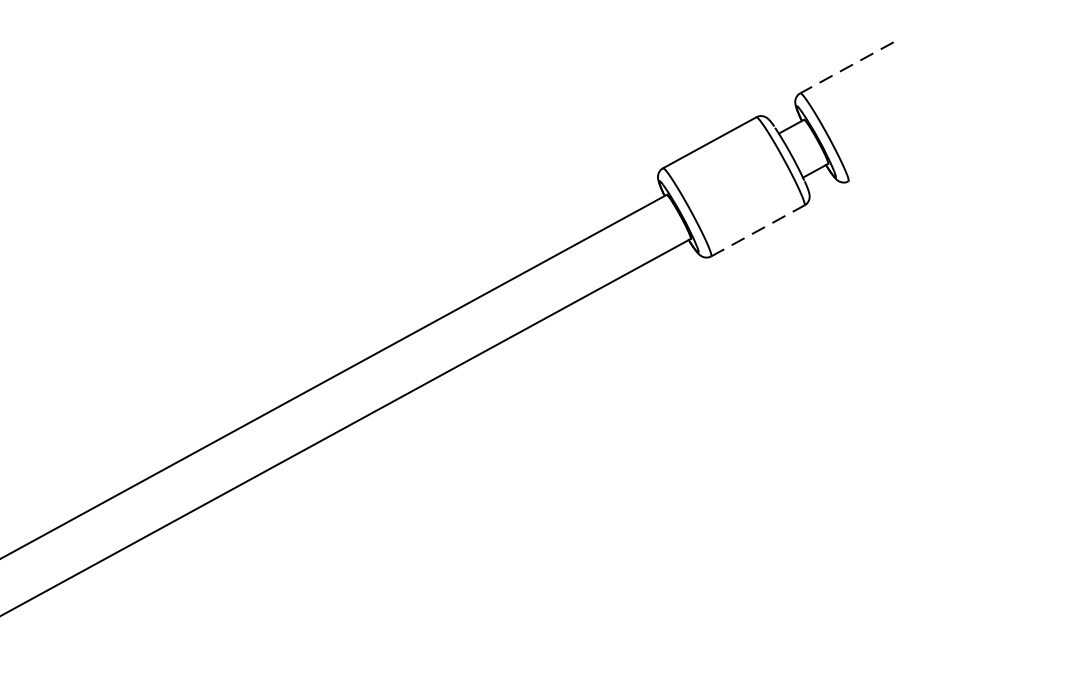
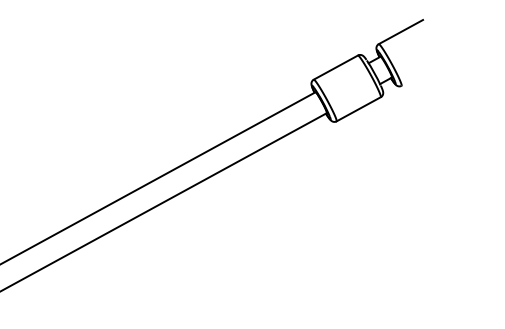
line: (846, 68) -> (400, 32), dashed -> solid
line: (759, 231) -> (359, 109), dashed -> solid

